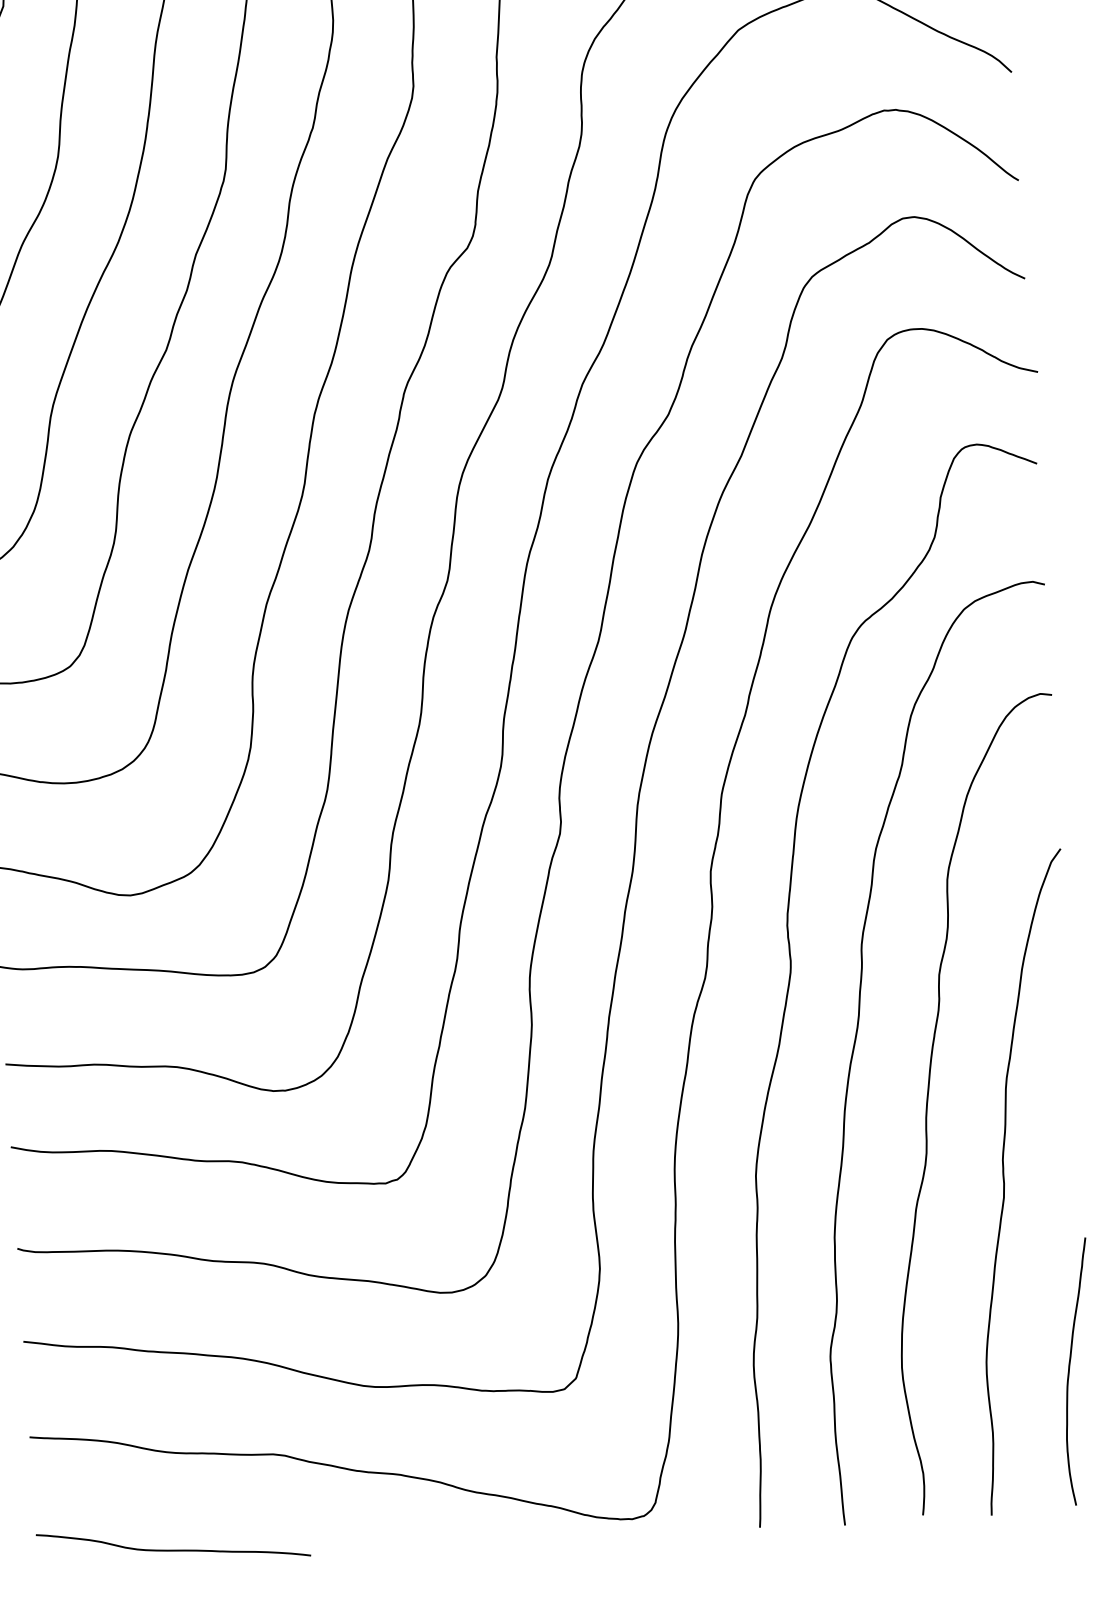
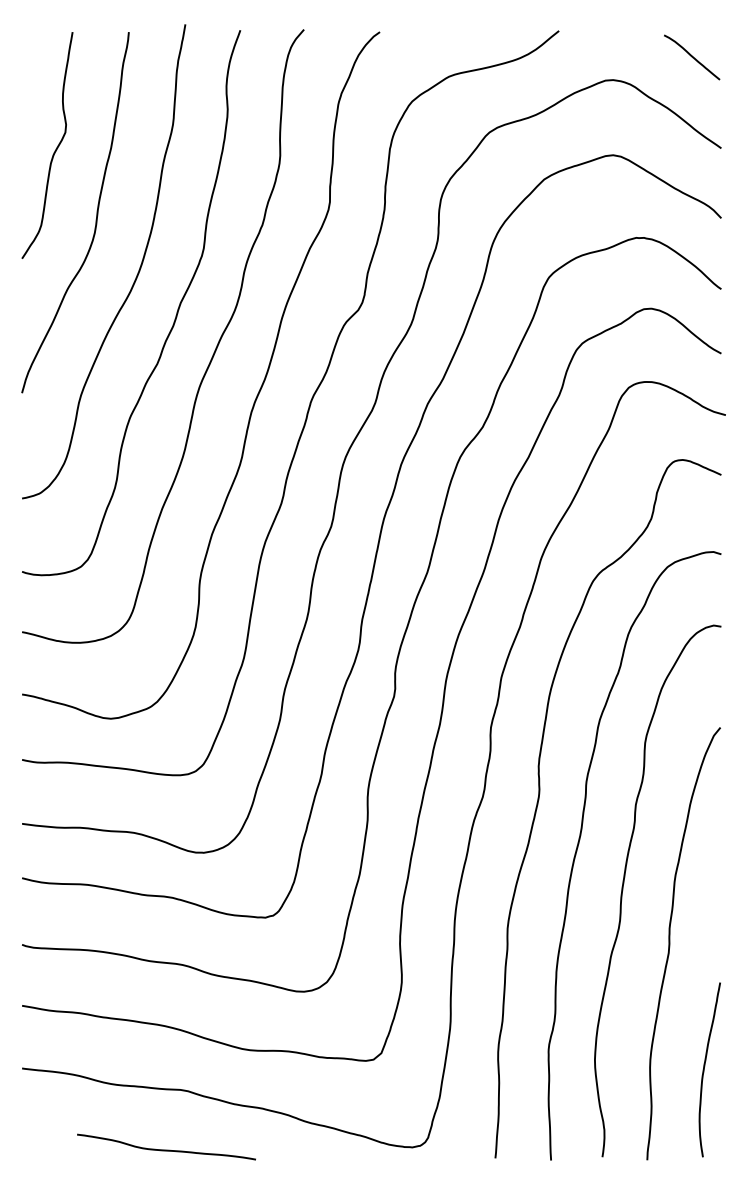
curve: (173, 1548) -> (166, 1149), moved

